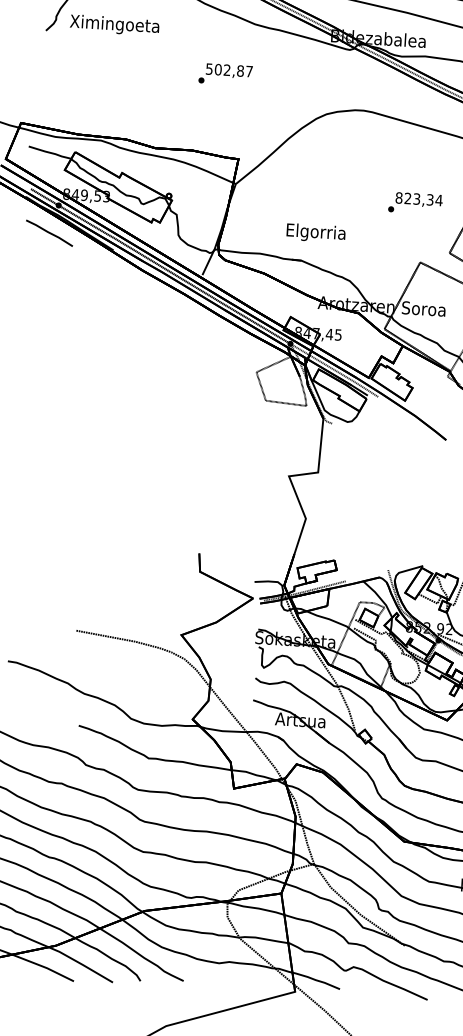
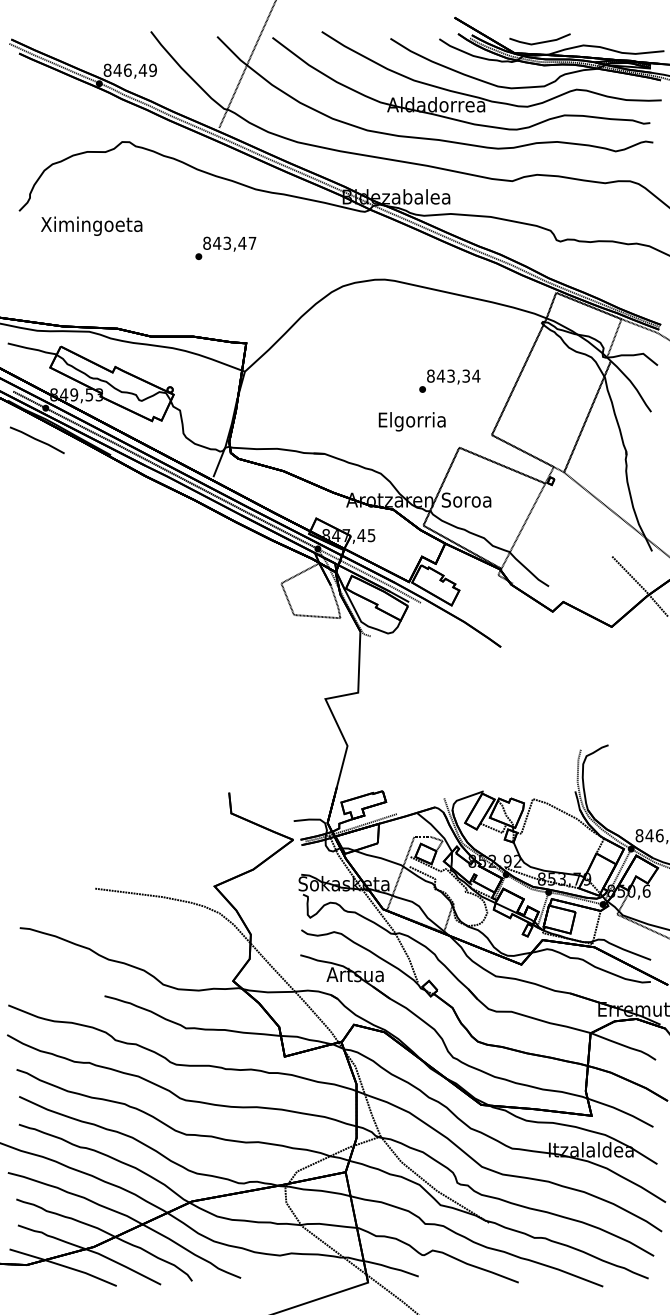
text: (114, 24) -> (91, 225), moved
text: (224, 69) -> (224, 242), 502,87 -> 843,47
text: (407, 197) -> (440, 375), 823,34 -> 843,34
text: (315, 232) -> (411, 421), moved

